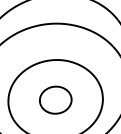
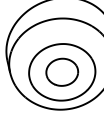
part: (55, 99) -> (62, 71), size x1.43

